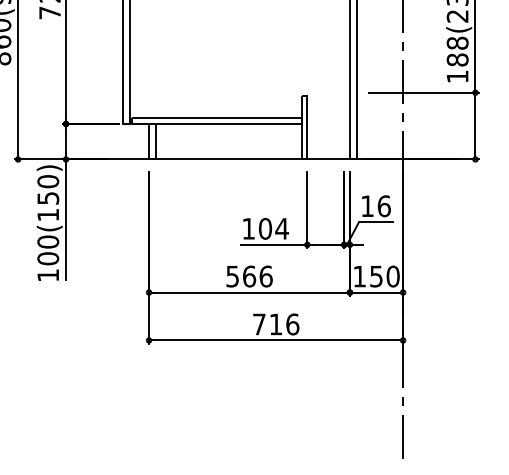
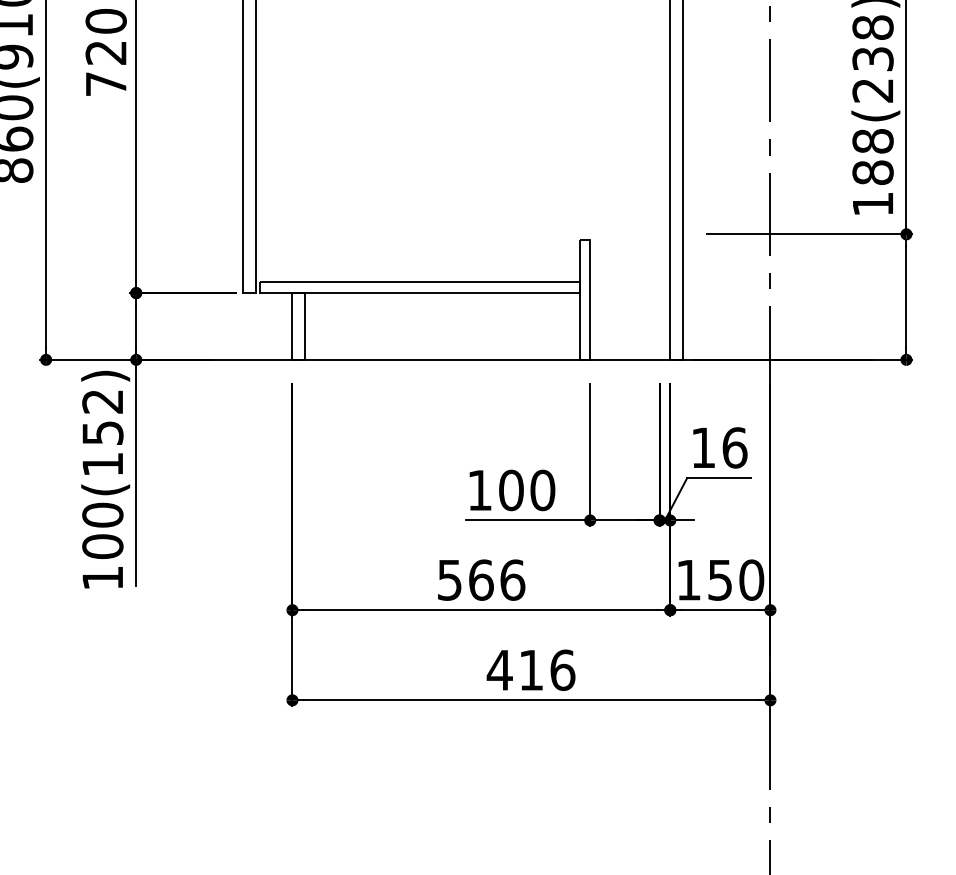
text: (48, 181) -> (103, 401), 100(150) -> 100(152)
text: (282, 228) -> (543, 489), 104 -> 100
text: (259, 324) -> (500, 670), 716 -> 416

